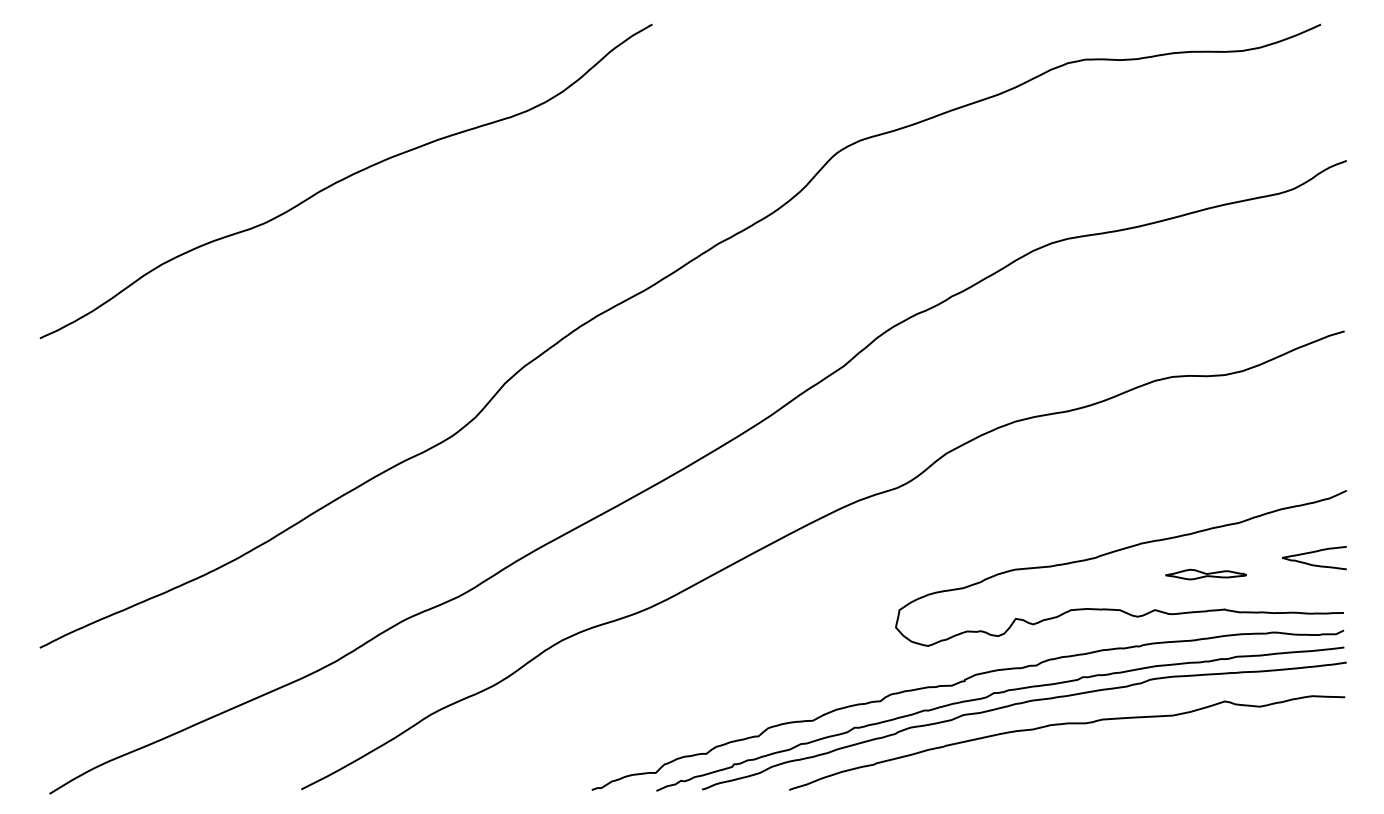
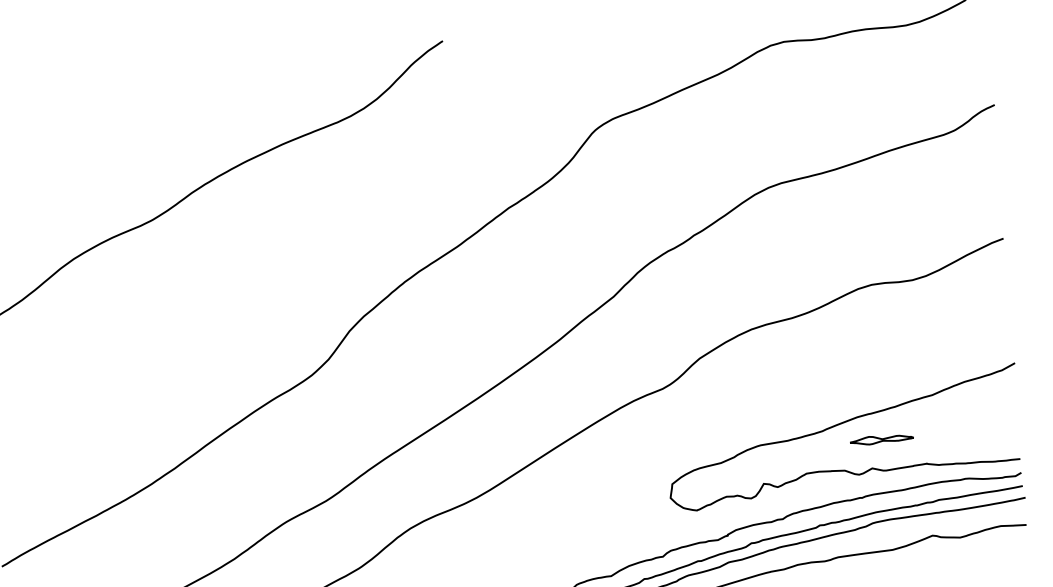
curve: (1312, 553) -> (992, 414), removed
part: (1205, 574) -> (881, 439), moved

